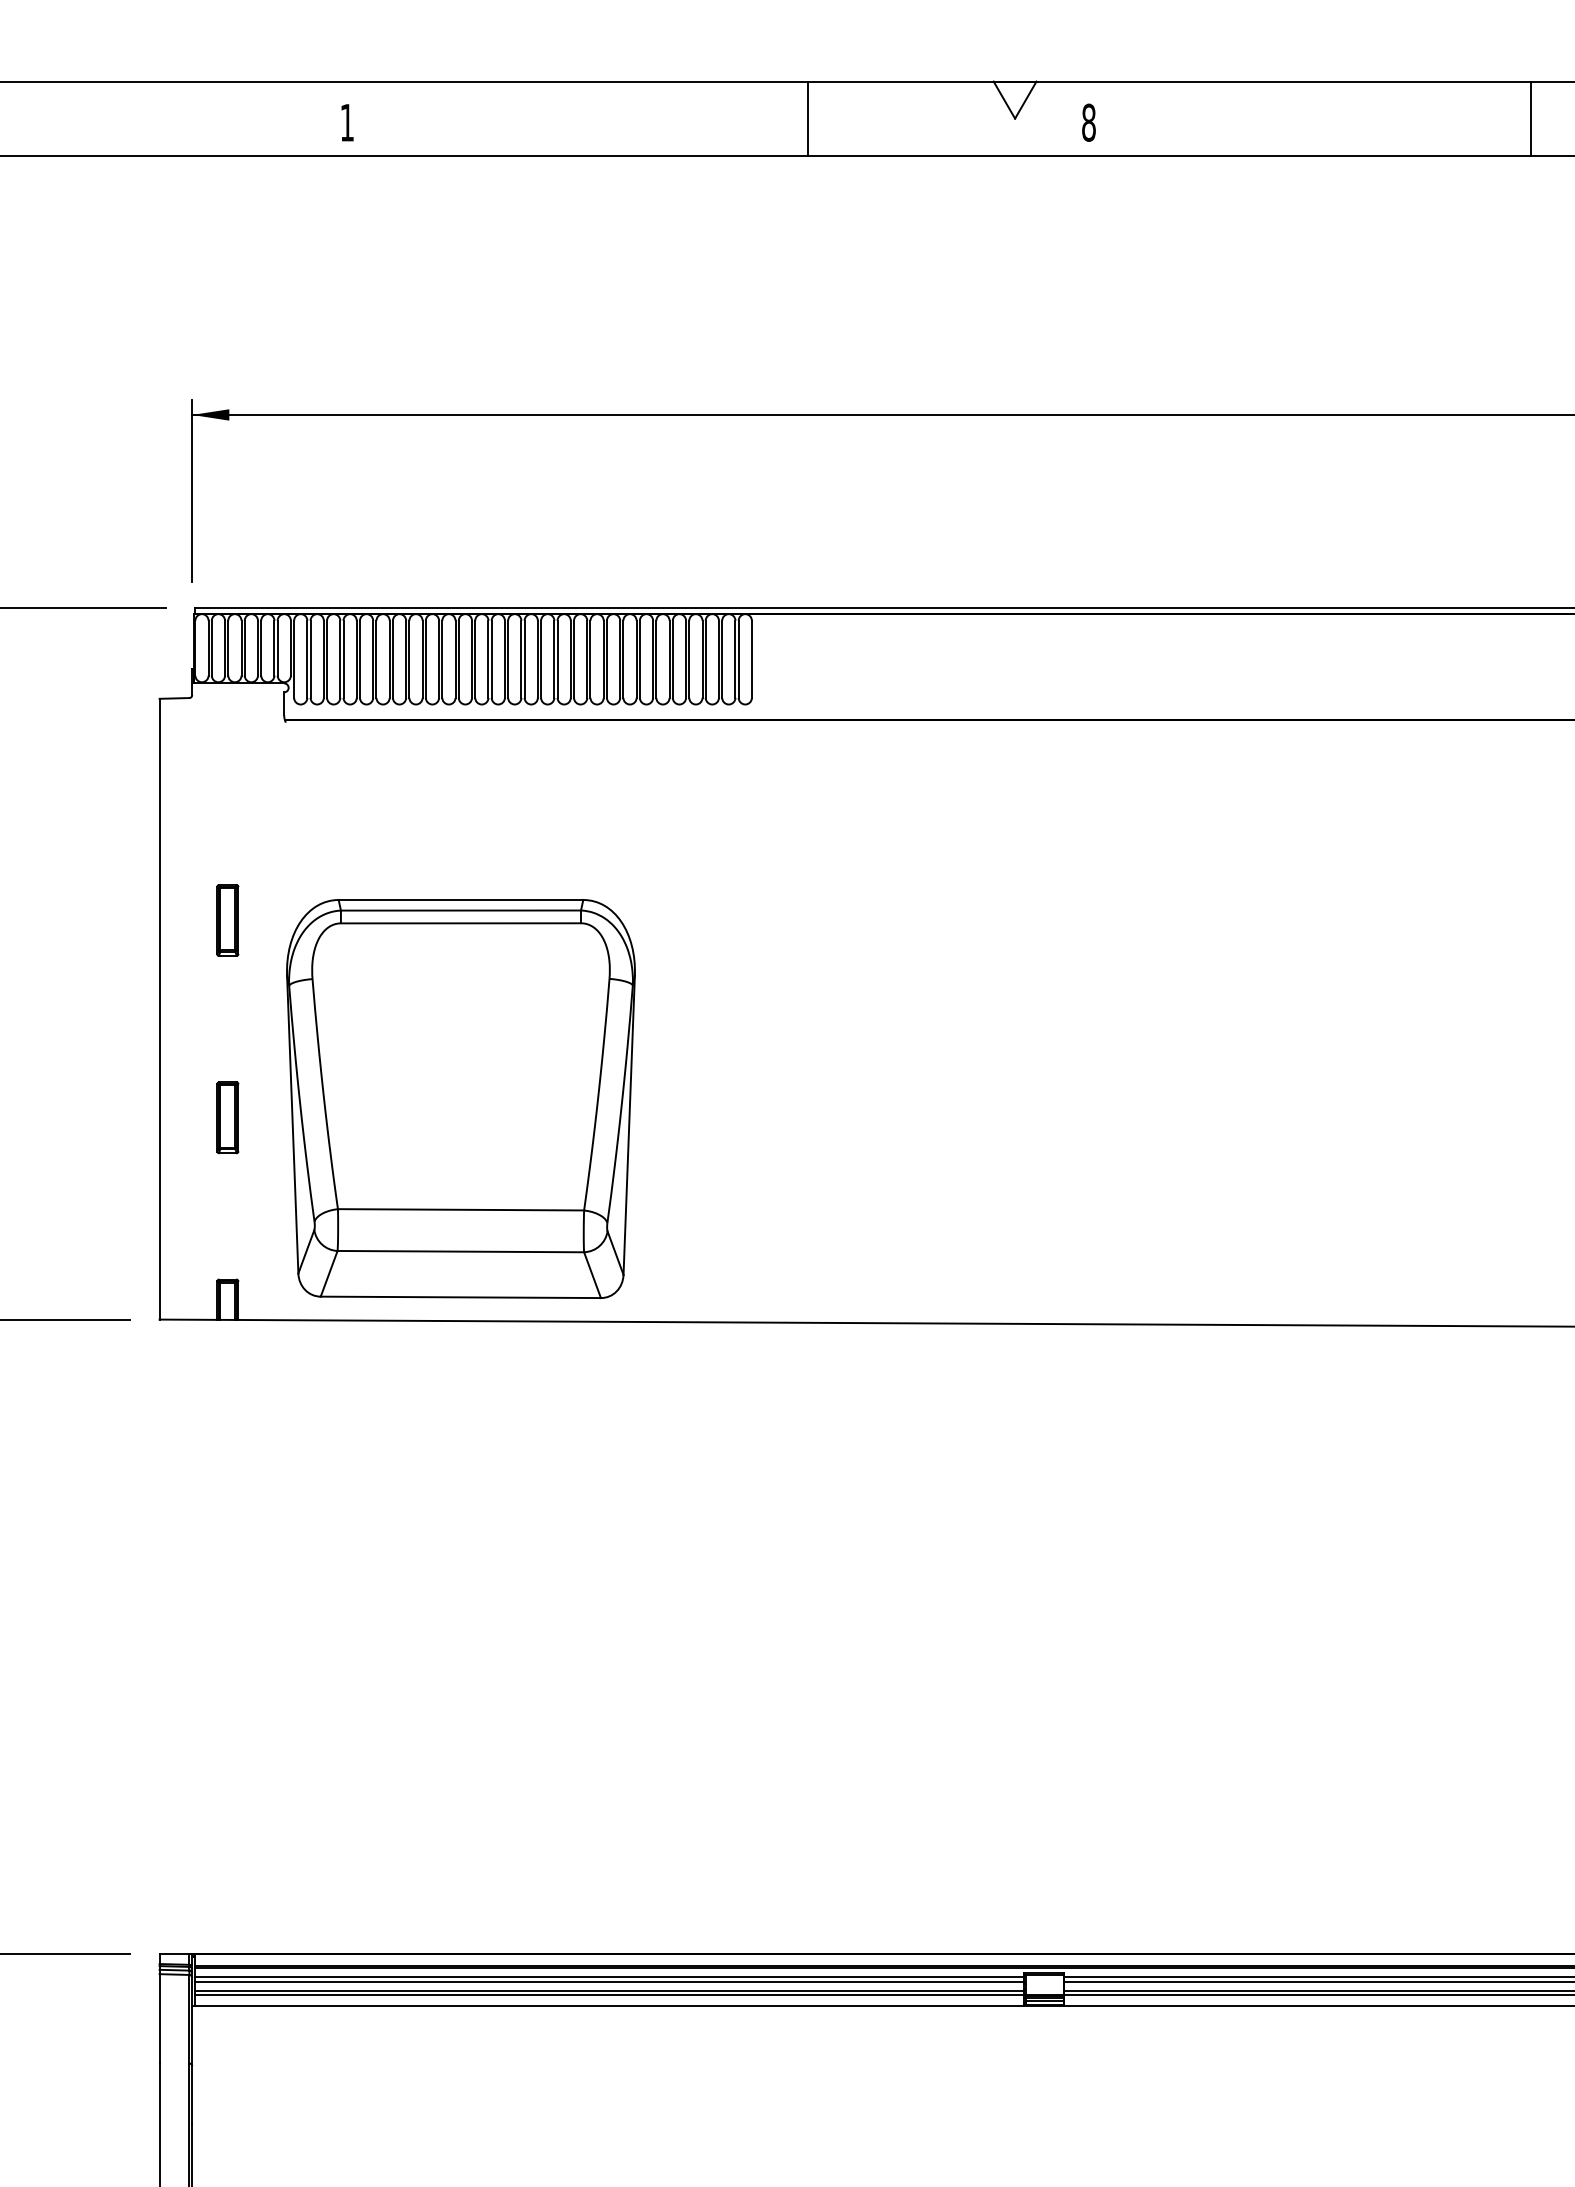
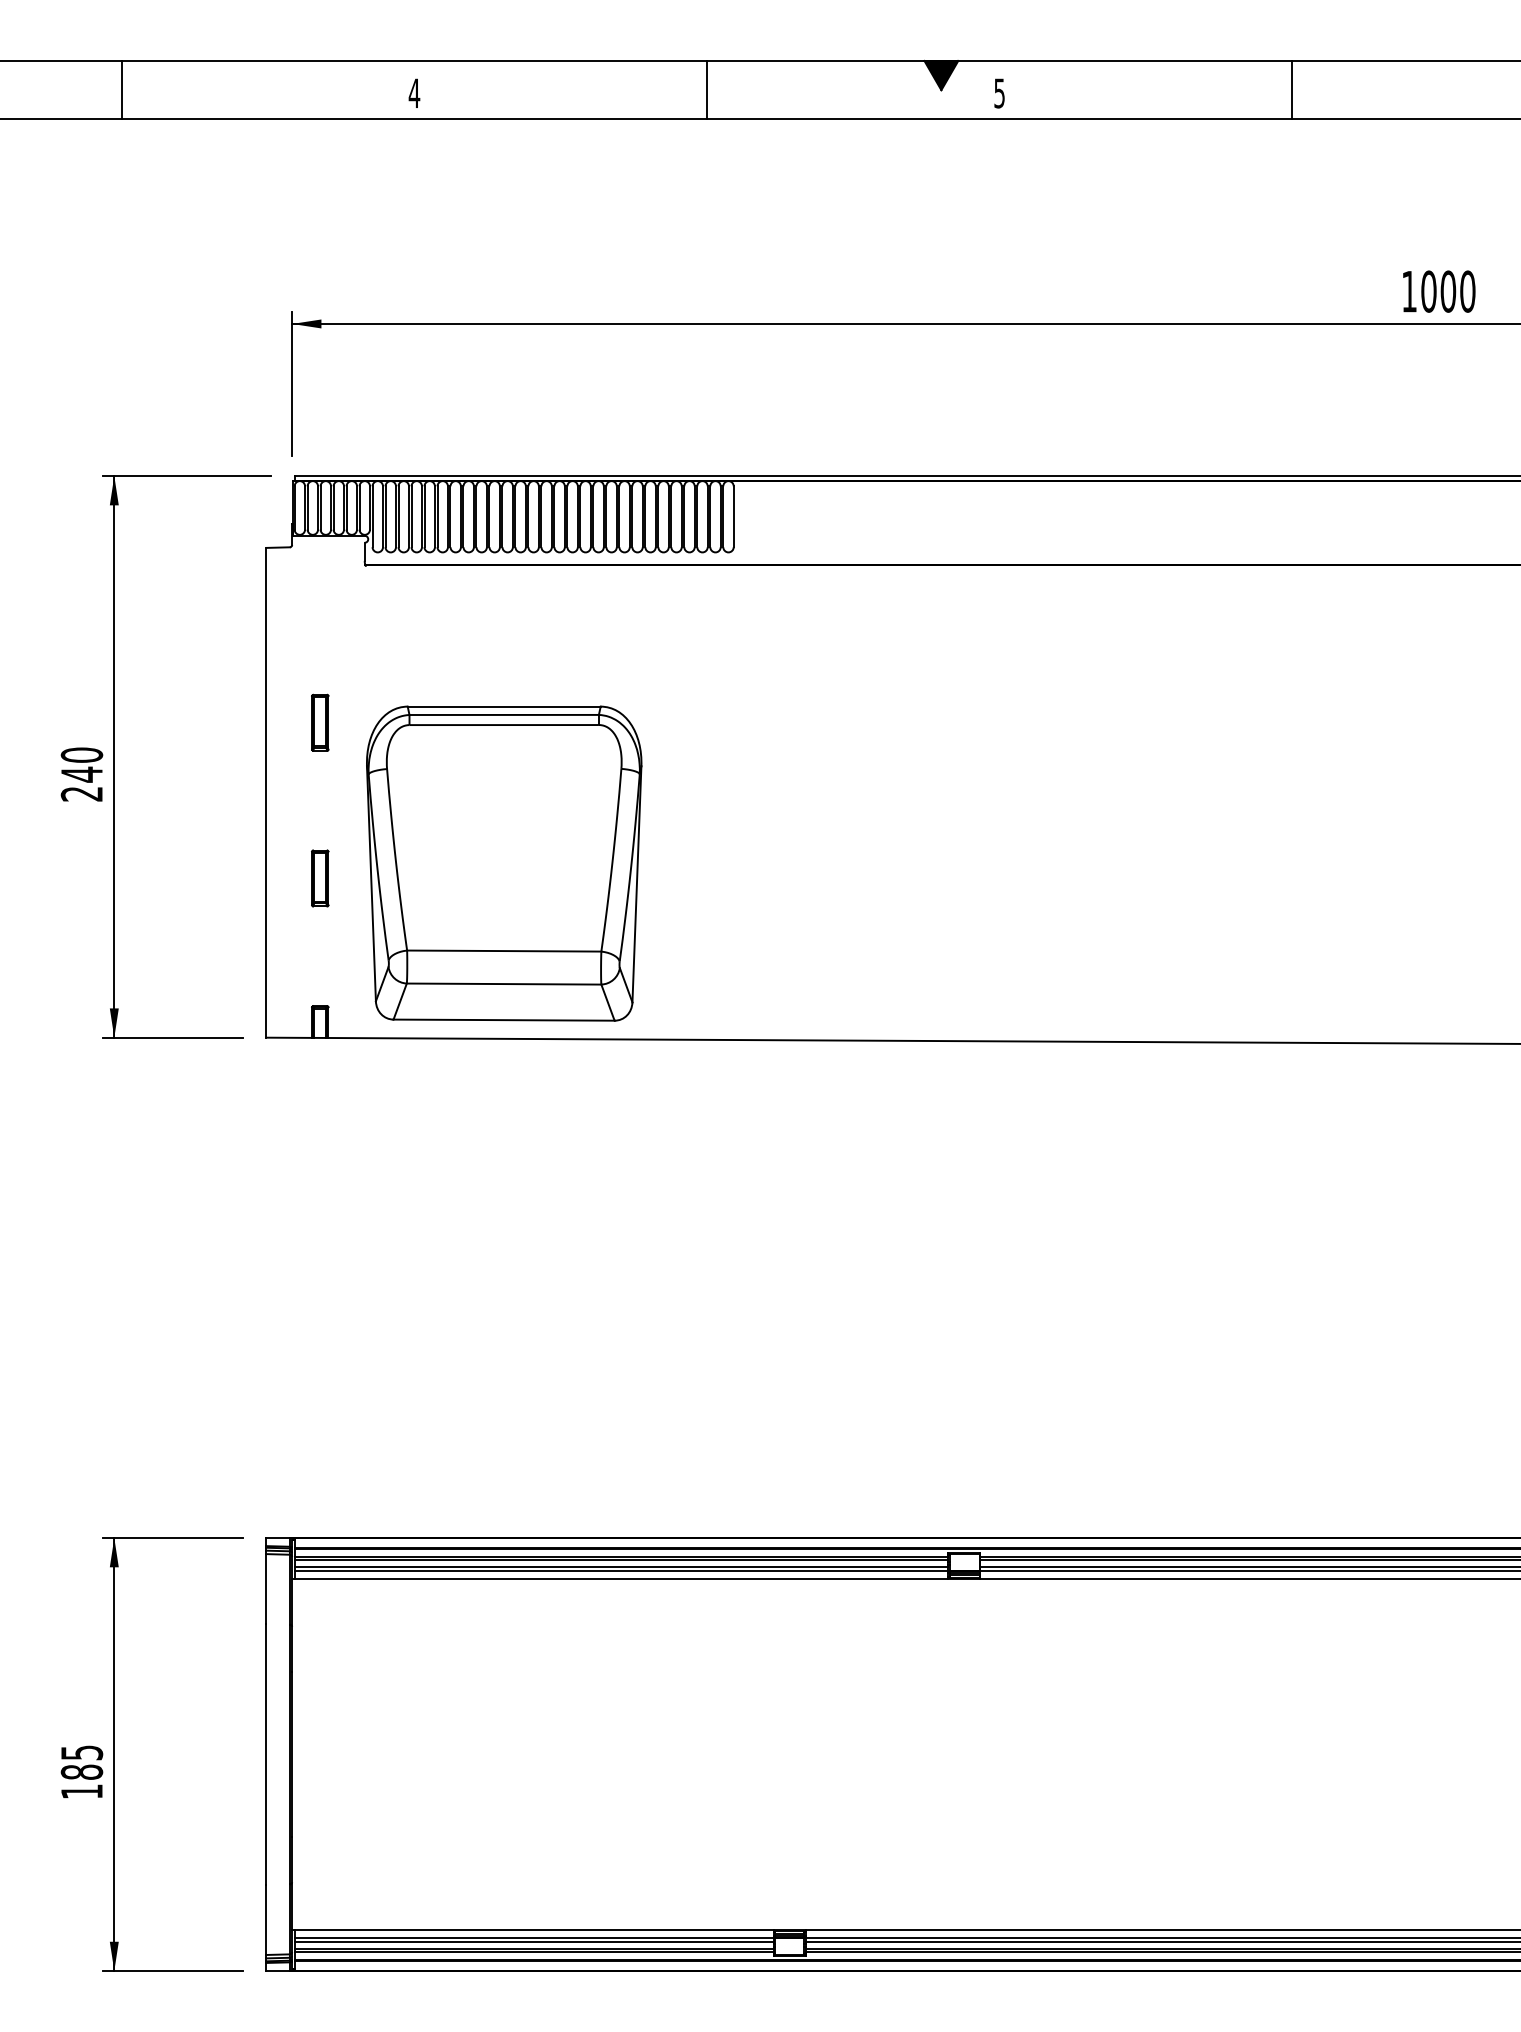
fill: (1015, 100) -> (941, 75), added
line: (808, 117) -> (707, 89), moved
line: (1531, 117) -> (1292, 89), moved
text: (347, 121) -> (414, 92), 1 -> 4
text: (1088, 122) -> (999, 93), 8 -> 5

